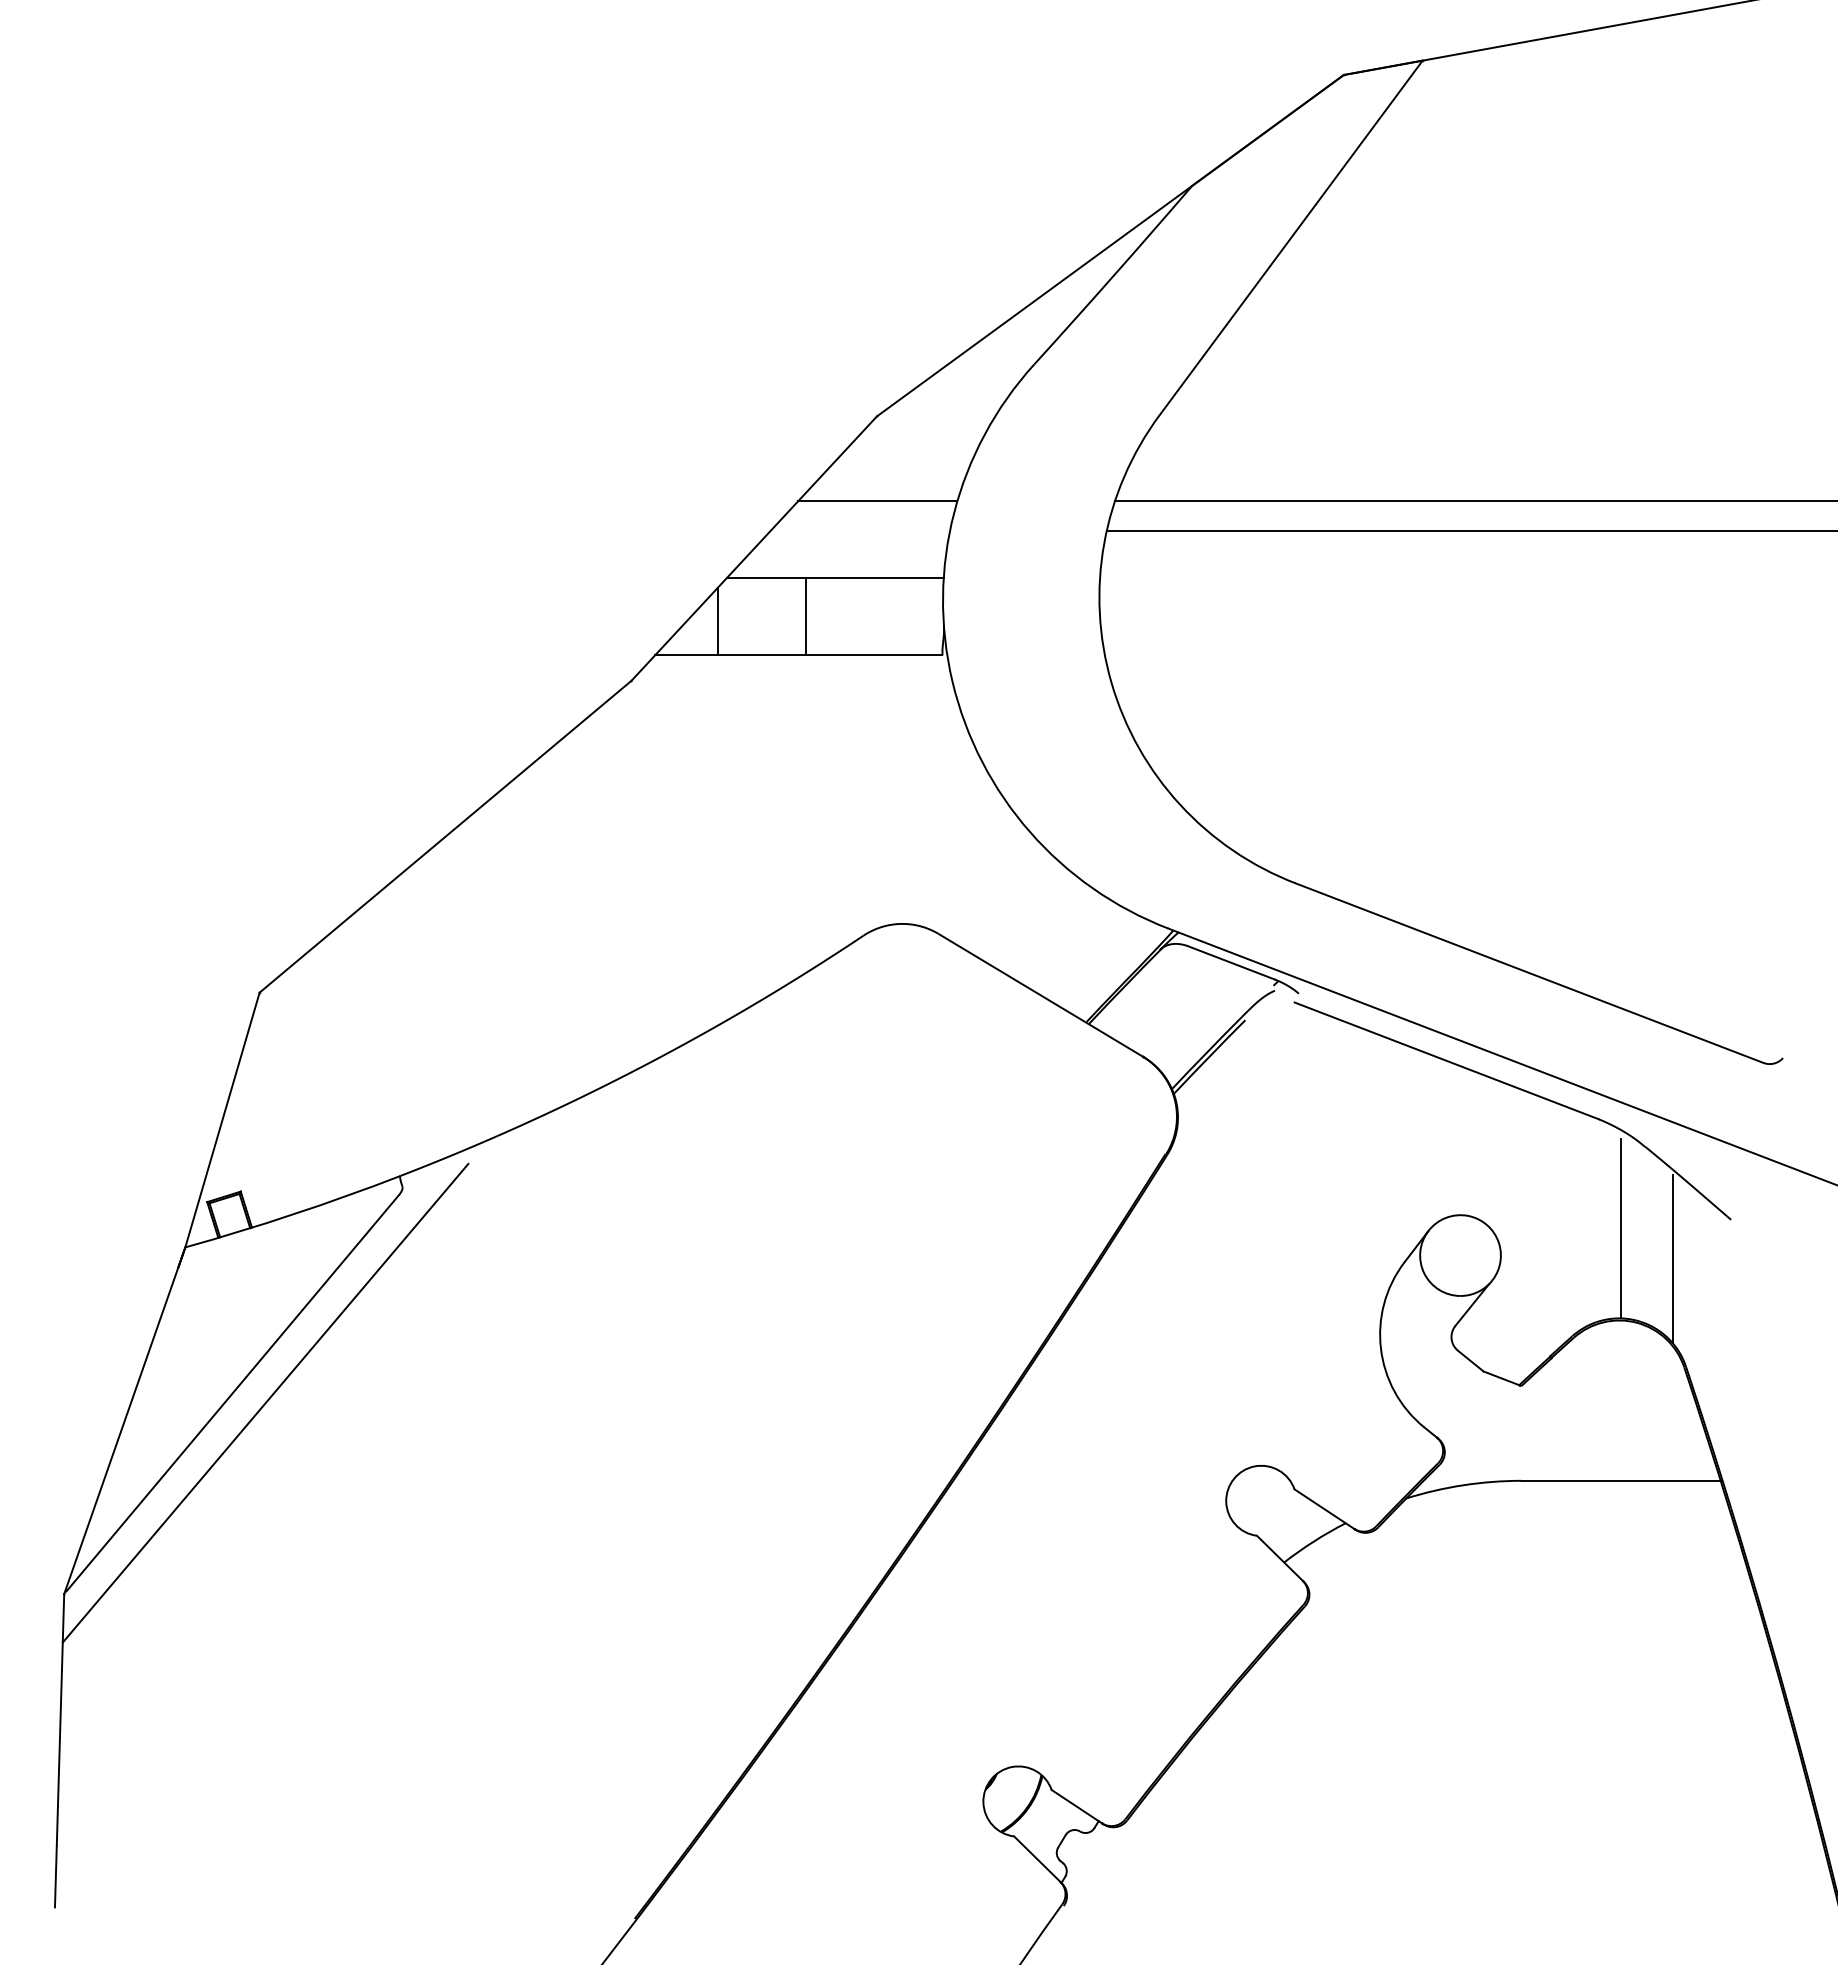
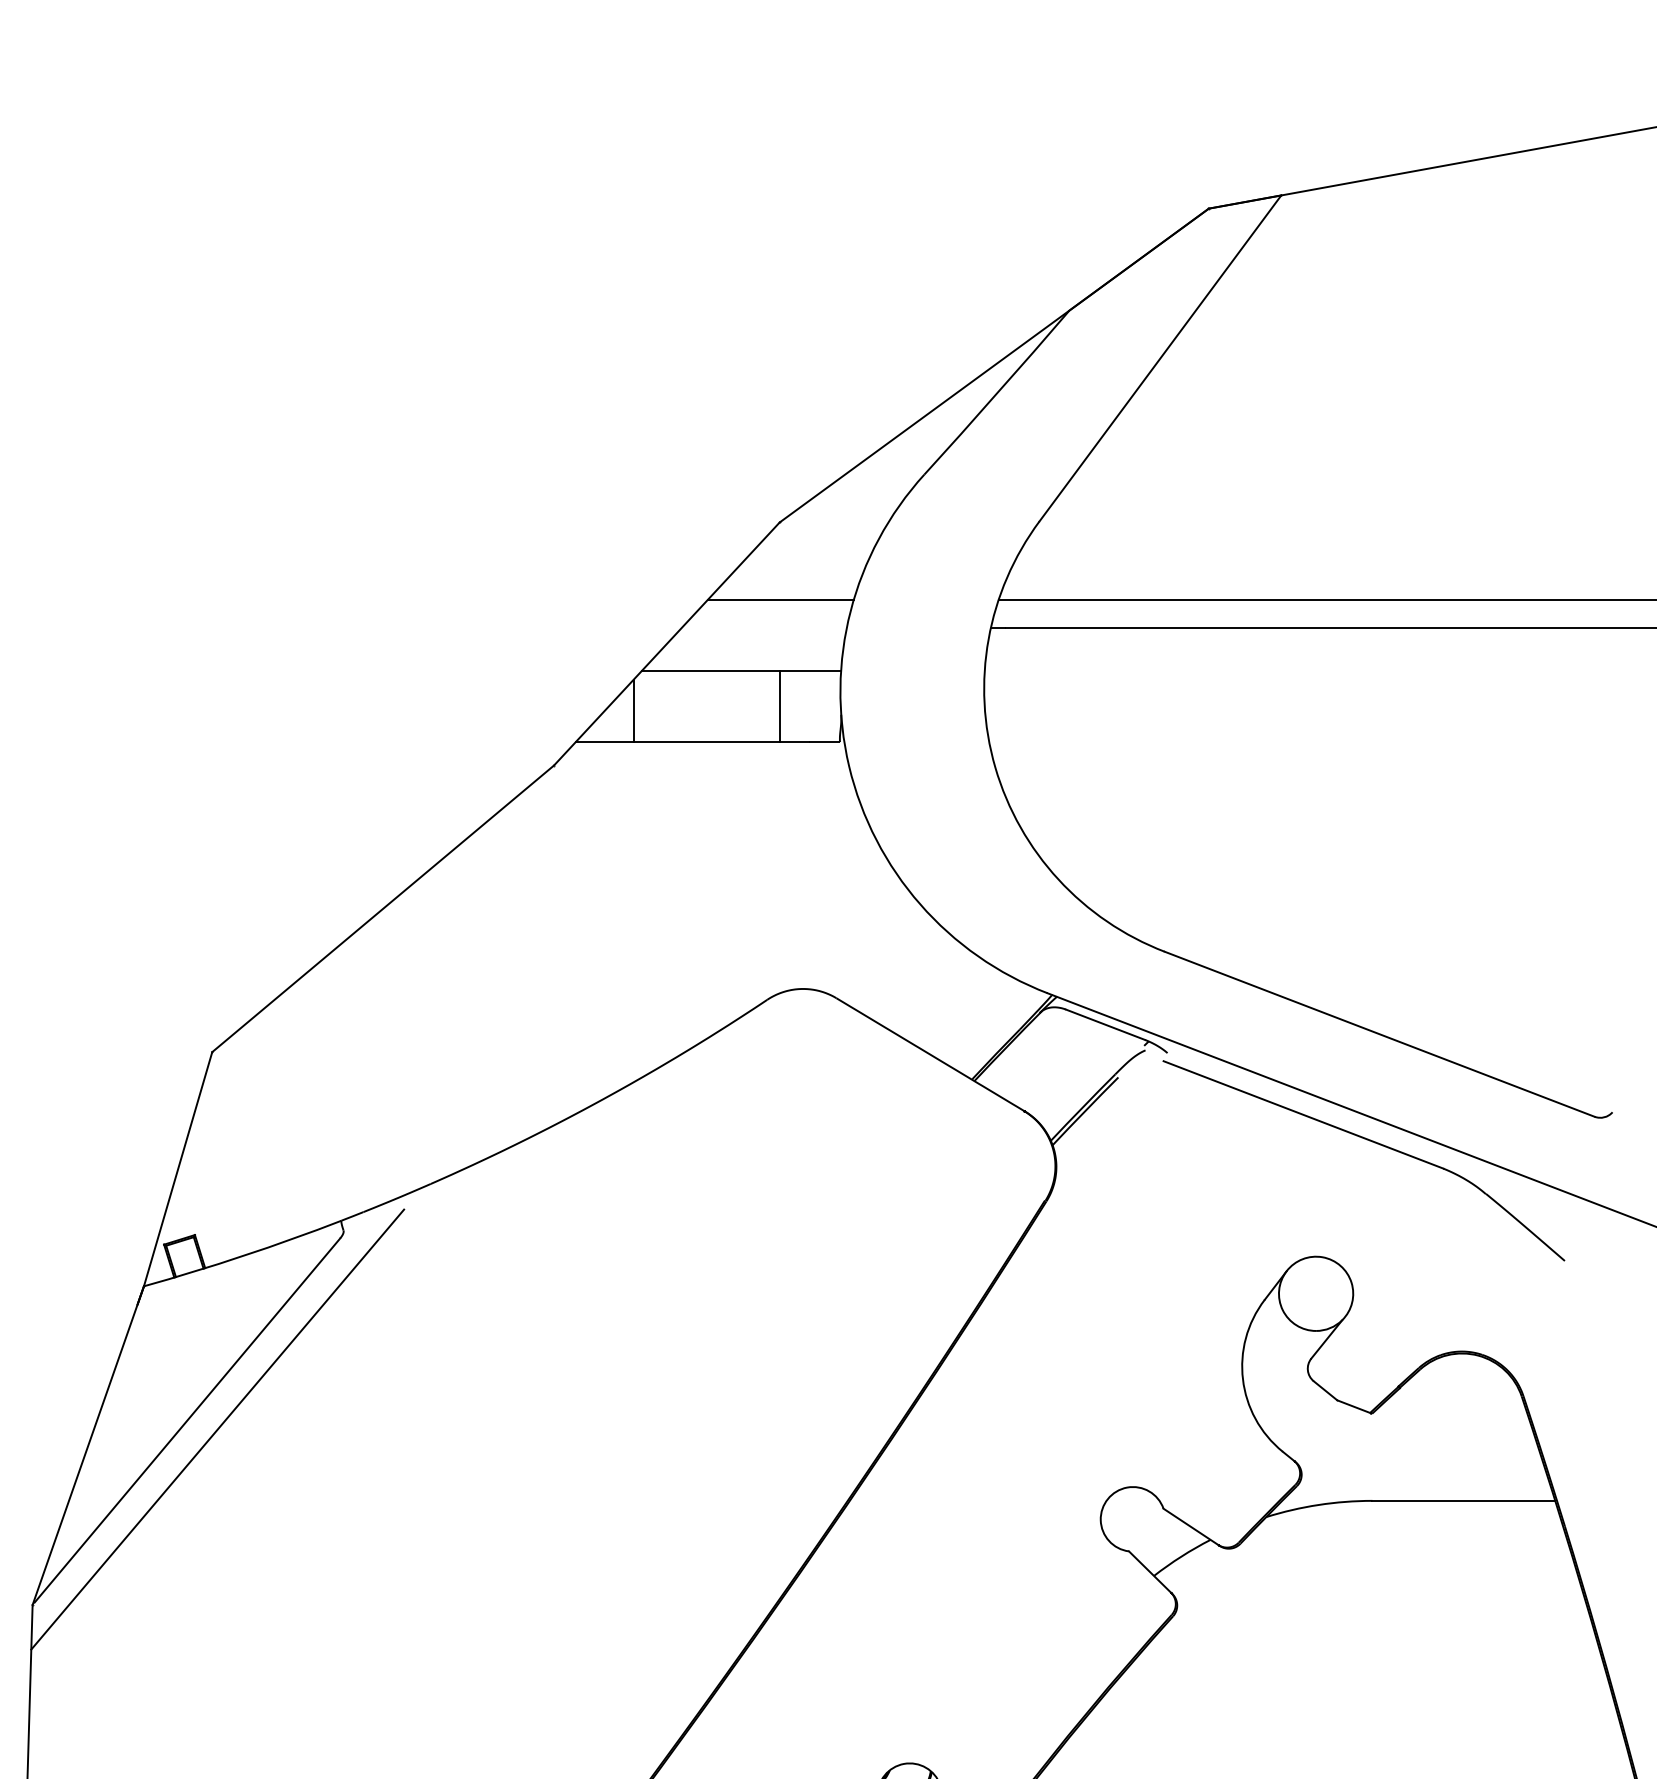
line: (805, 616) -> (779, 706), moved
line: (1621, 1228) -> (1464, 1268), removed
line: (1672, 1259) -> (1510, 1297), removed

